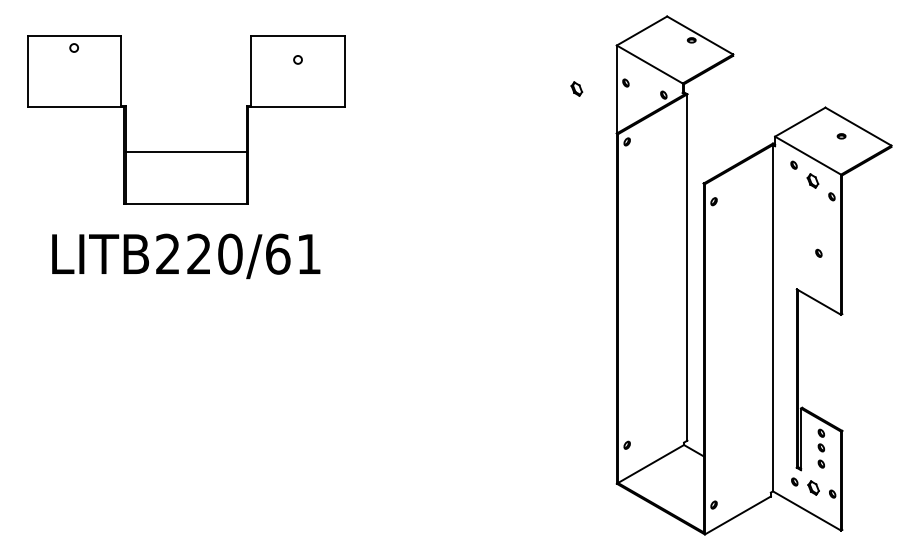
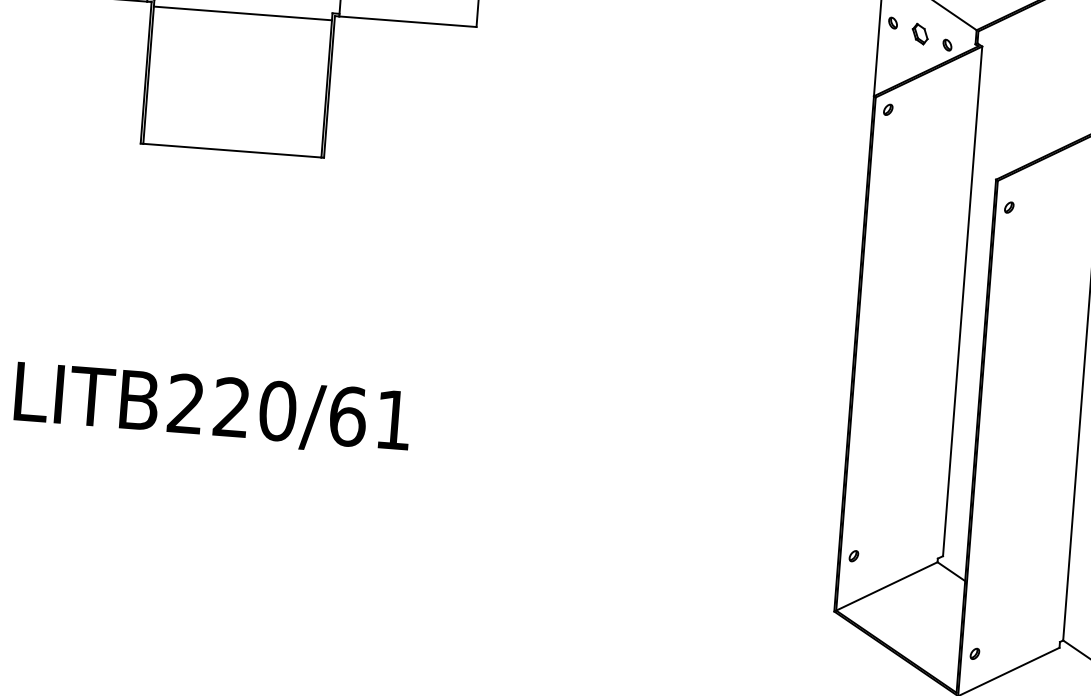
part: (576, 88) -> (919, 33), moved
line: (185, 152) -> (242, 13), moved
text: (186, 256) -> (213, 409), moved

